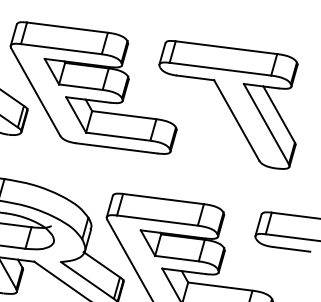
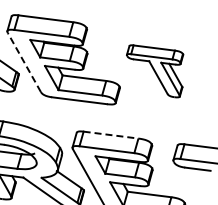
line: (35, 92) -> (24, 62), solid -> dashed
part: (227, 105) -> (154, 71), size x0.6
line: (164, 199) -> (111, 135), solid -> dashed

